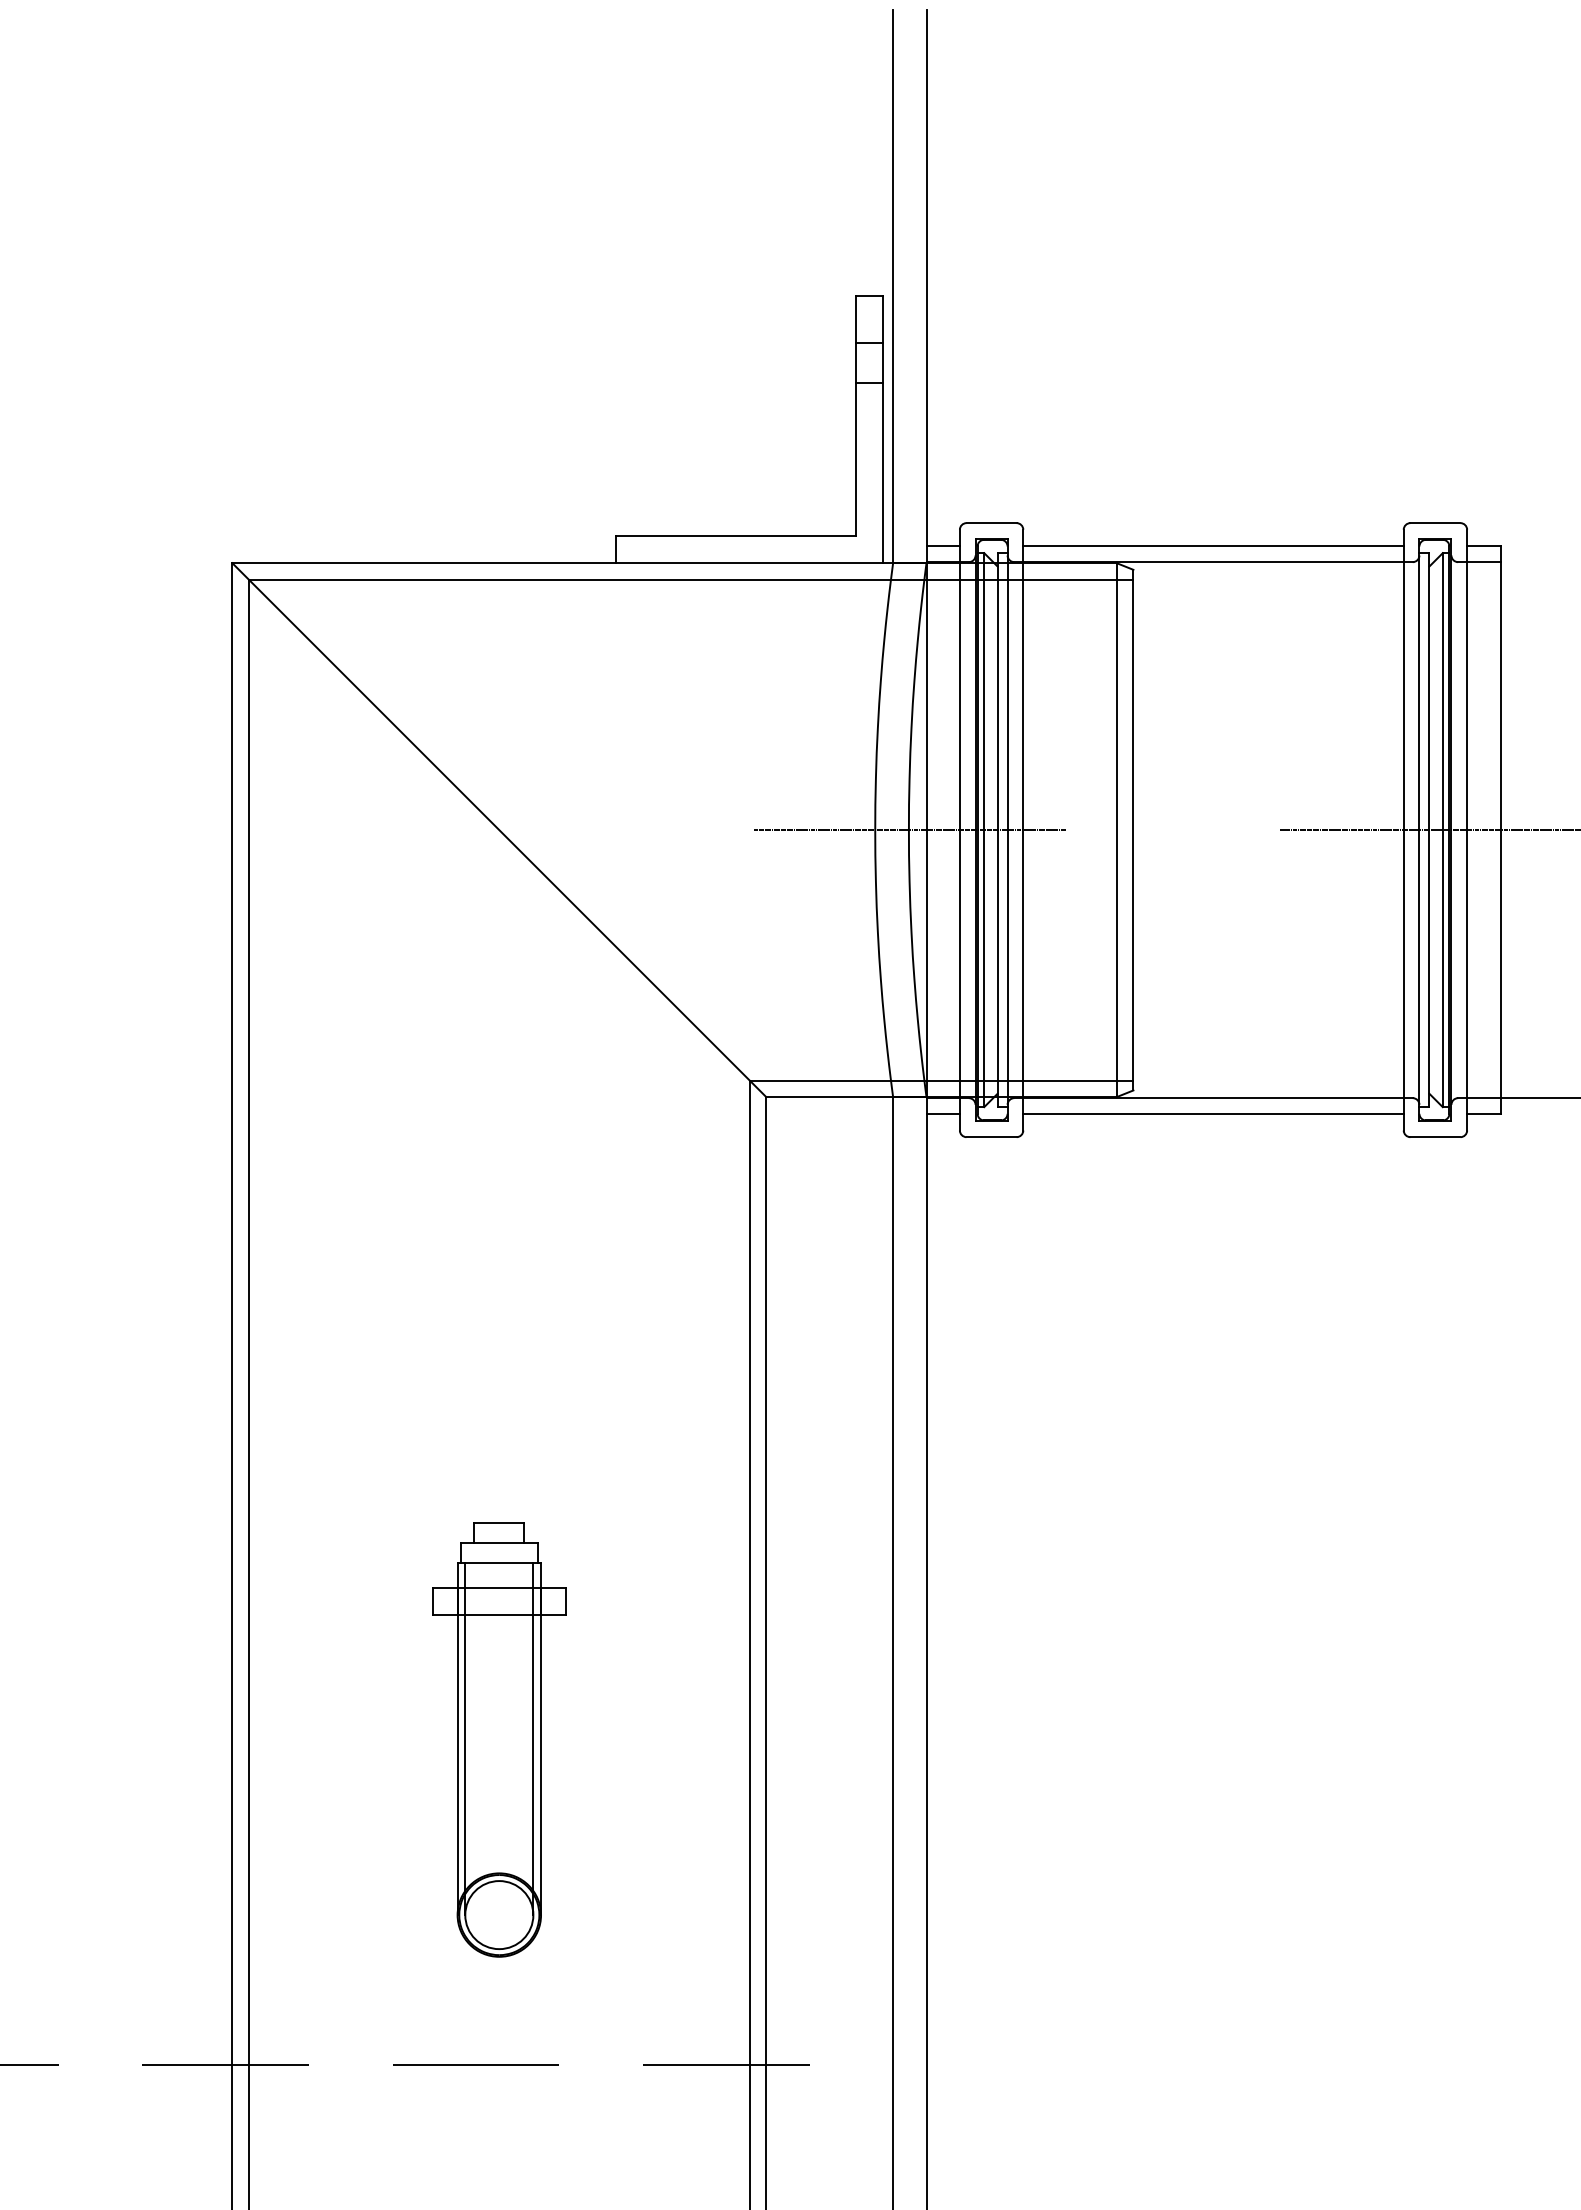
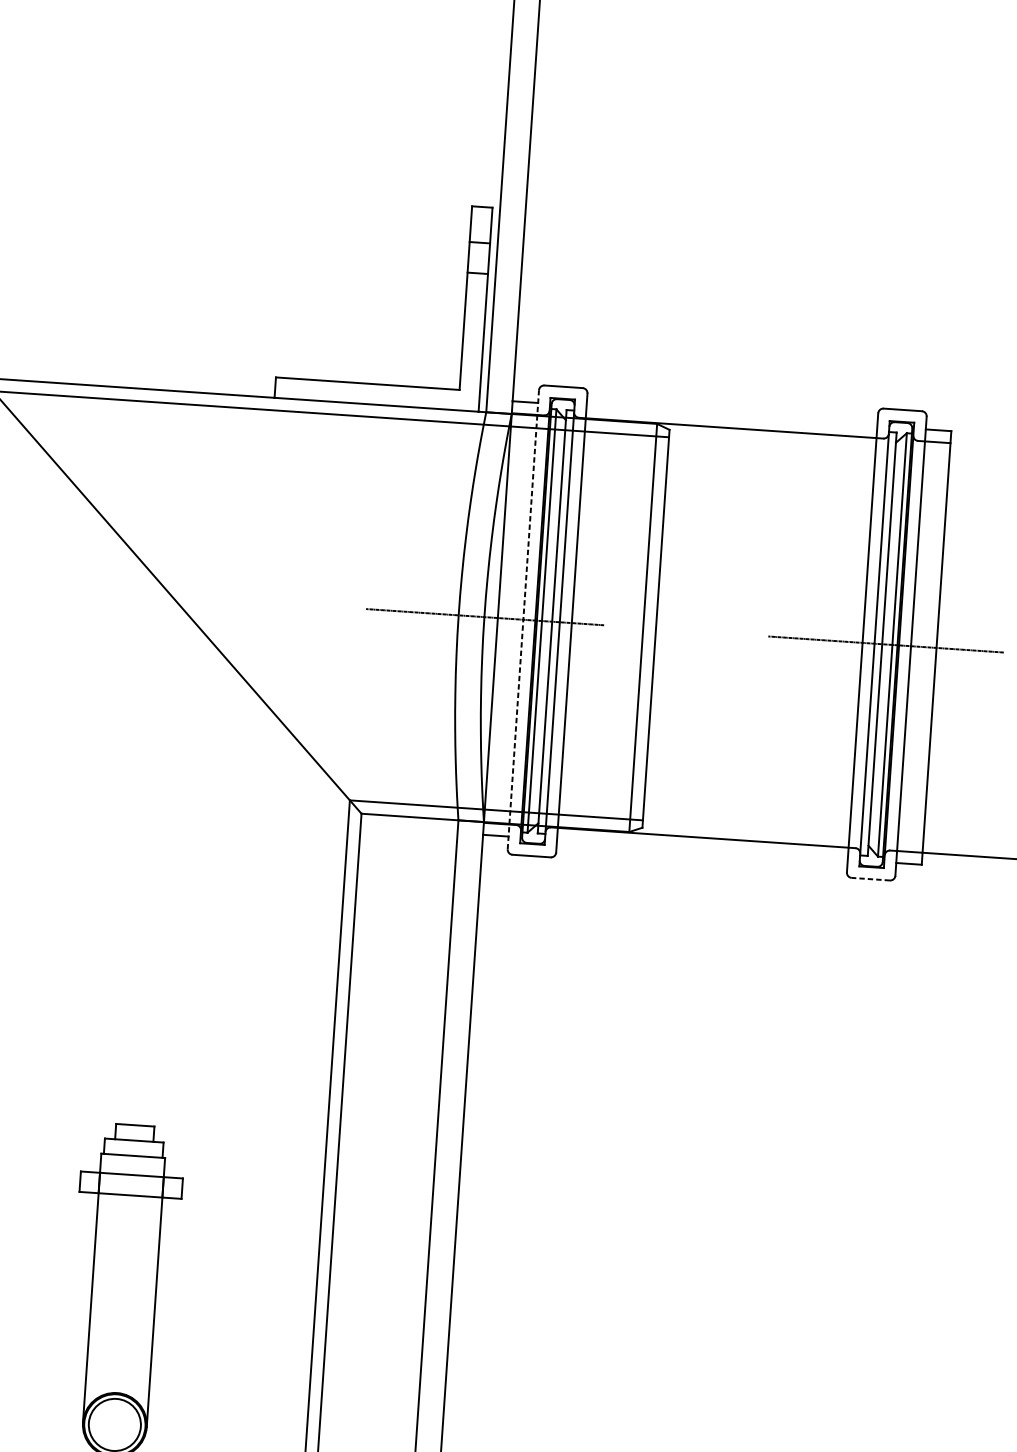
line: (1213, 546) -> (731, 416), removed
line: (959, 829) -> (523, 619), solid -> dashed
line: (1213, 1113) -> (702, 849), removed
line: (1434, 1137) -> (870, 879), solid -> dashed
line: (465, 1739) -> (98, 1288), removed
line: (533, 1739) -> (150, 1292), removed

